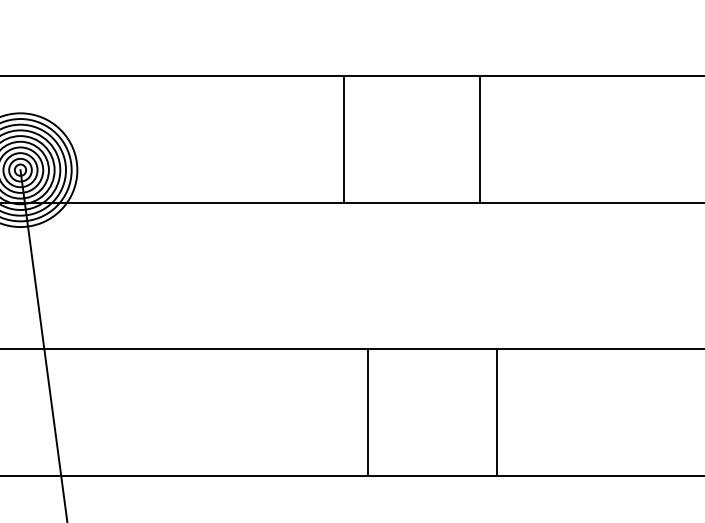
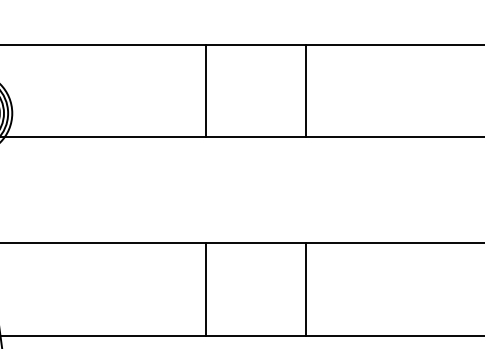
line: (367, 411) -> (206, 289), moved
line: (497, 411) -> (306, 289), moved

